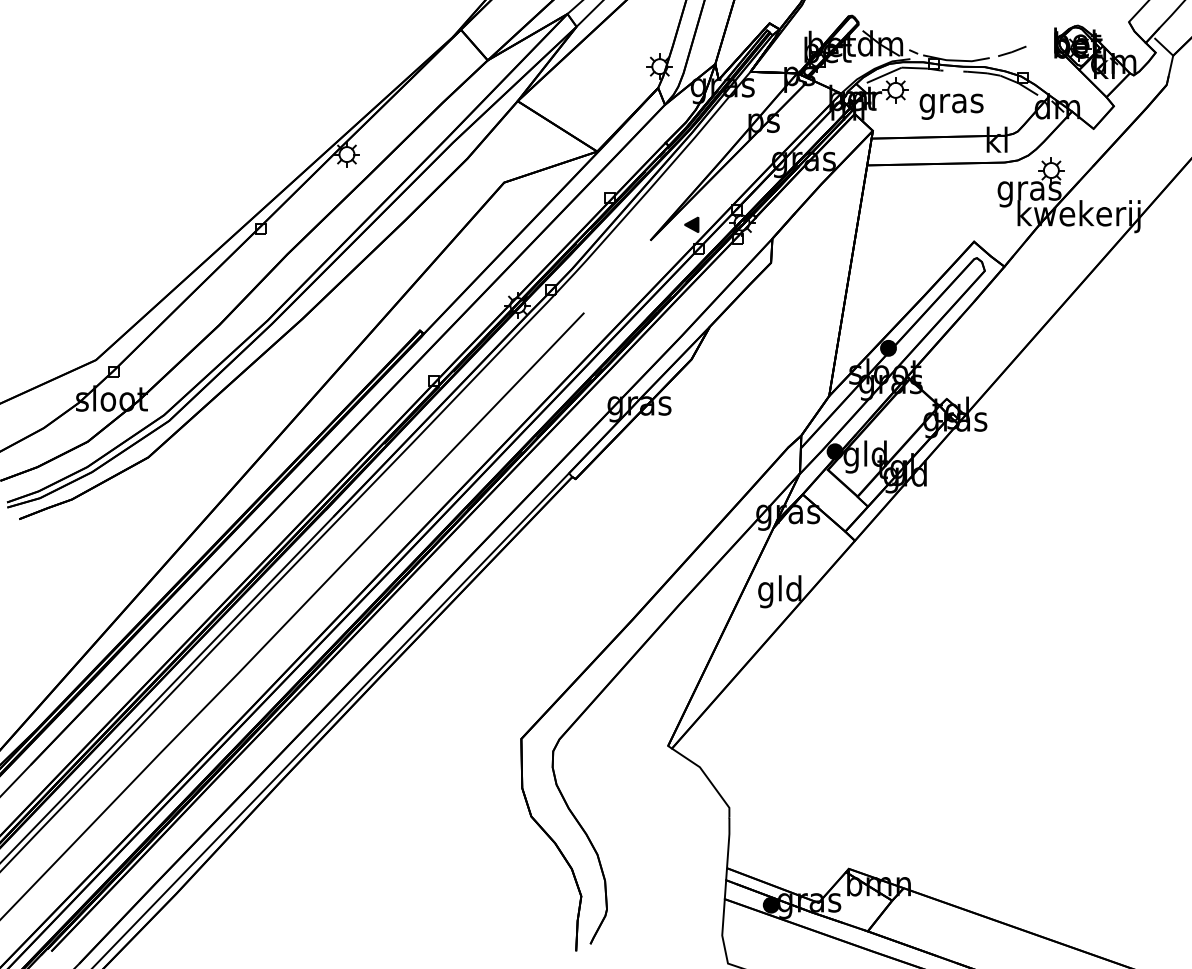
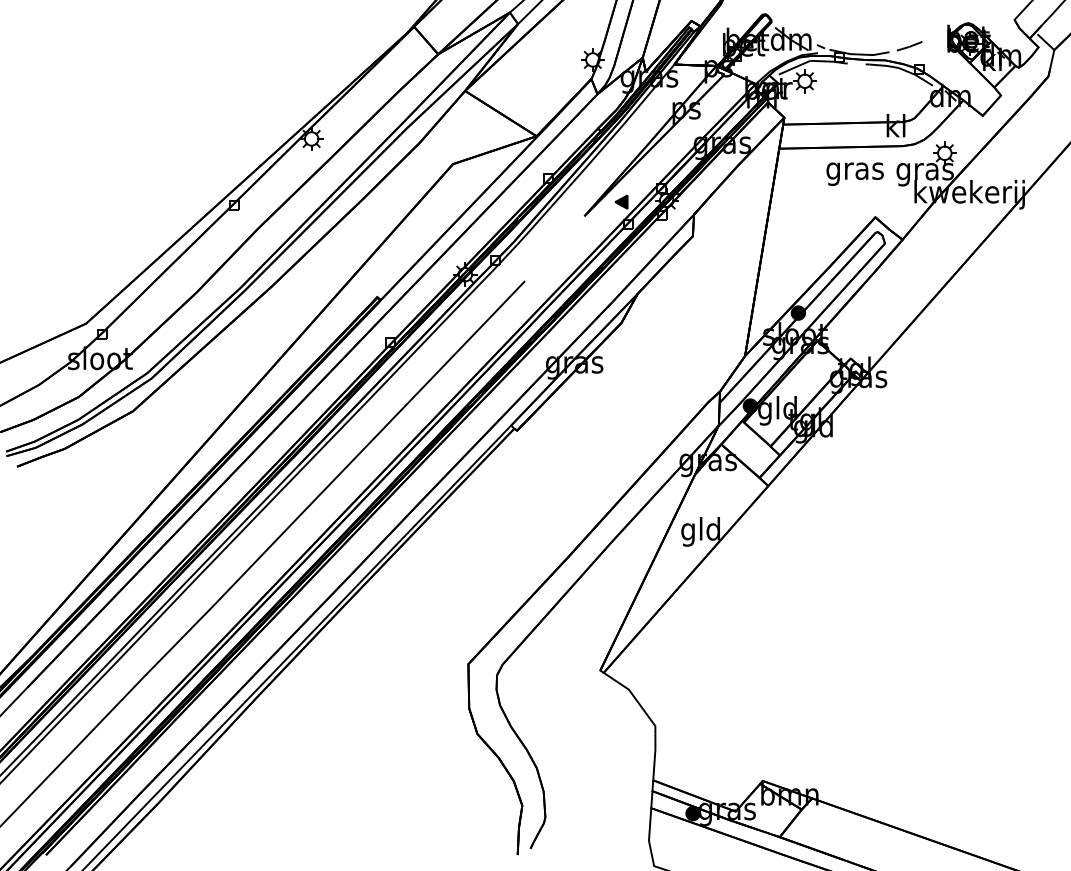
text: (951, 106) -> (855, 173), moved

